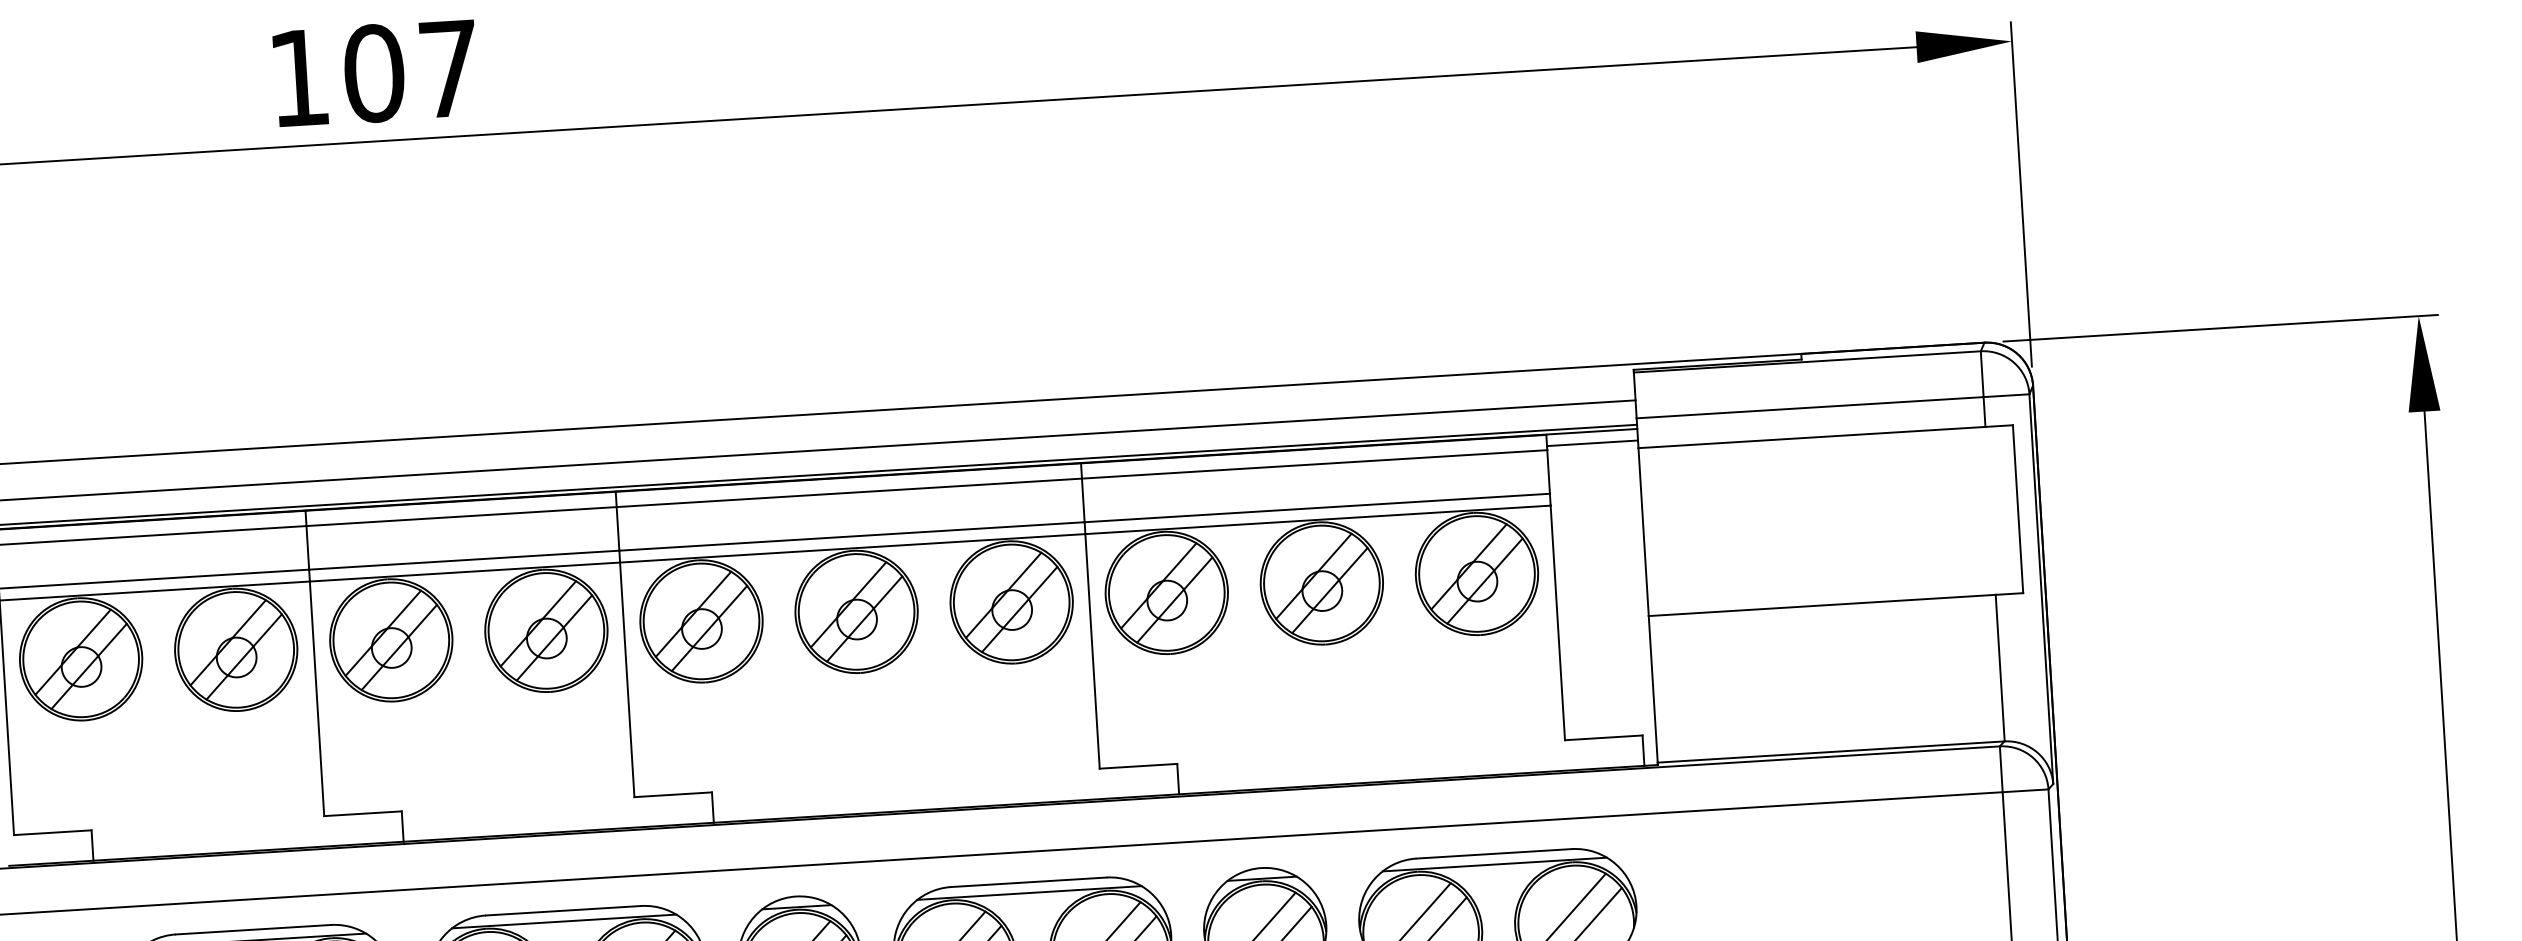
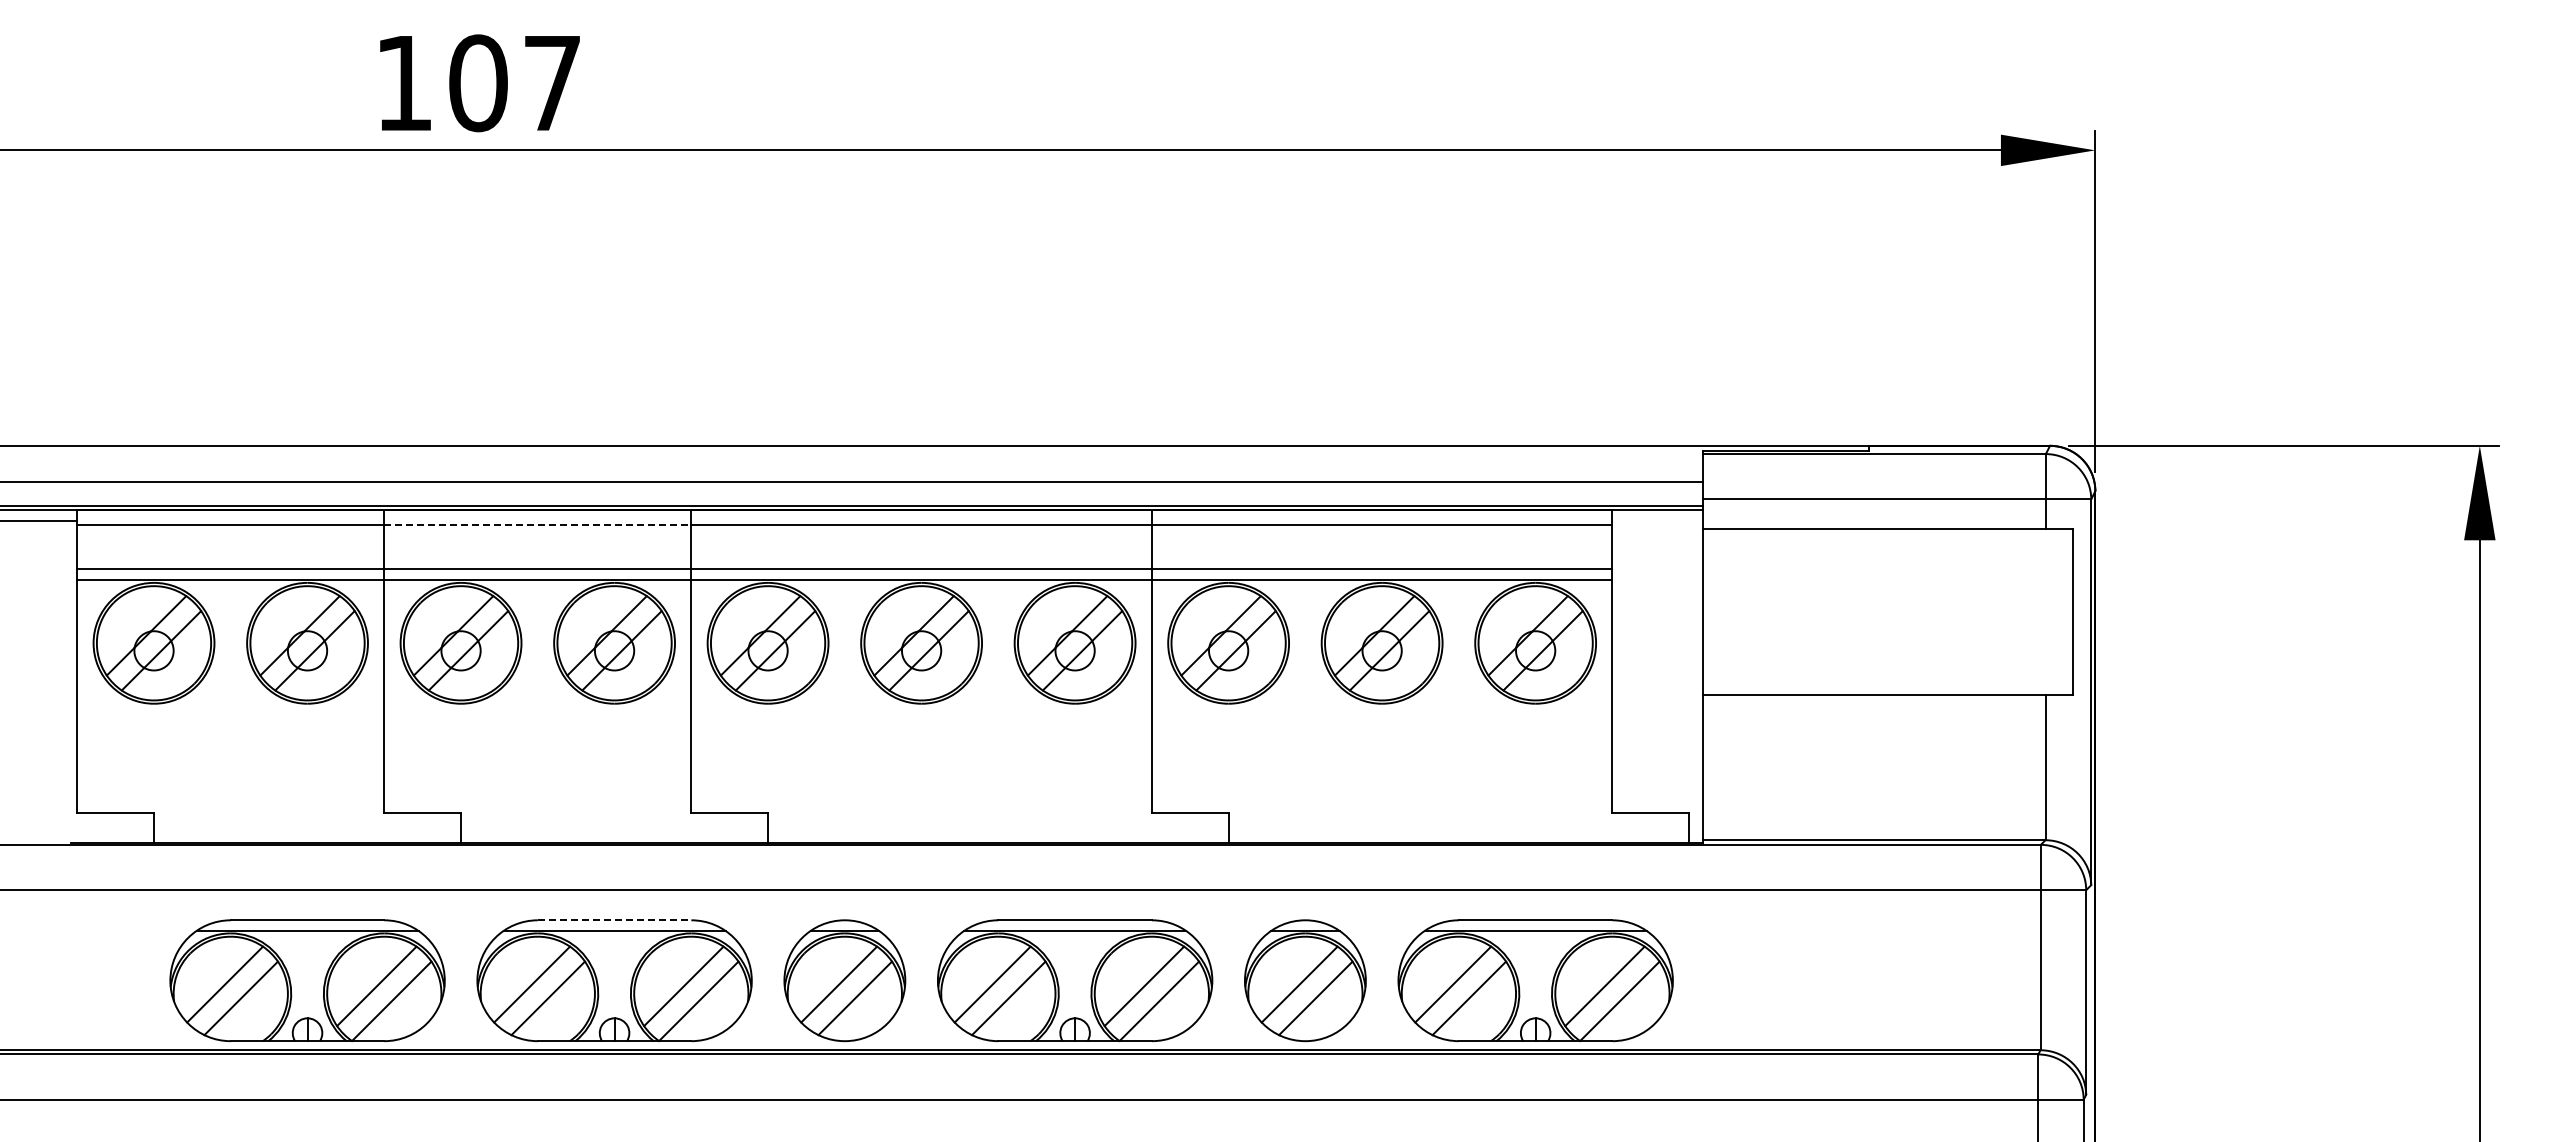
line: (1592, 443) -> (1657, 521), removed
line: (461, 516) -> (537, 525), solid -> dashed
line: (563, 910) -> (614, 920), solid -> dashed

